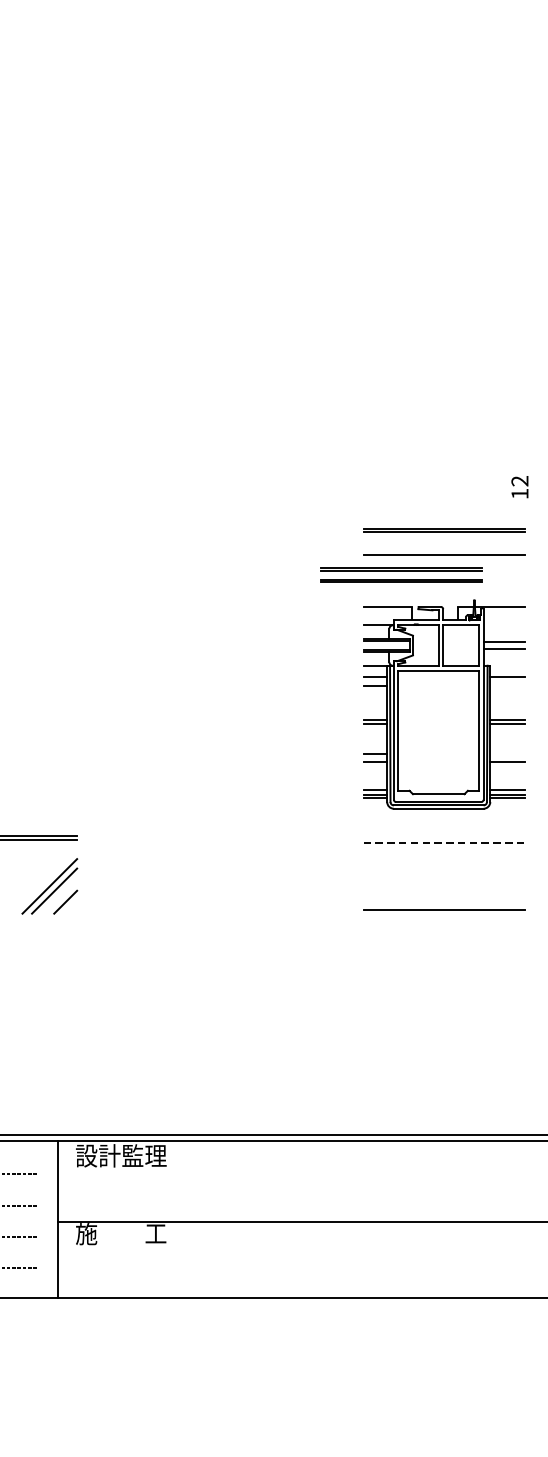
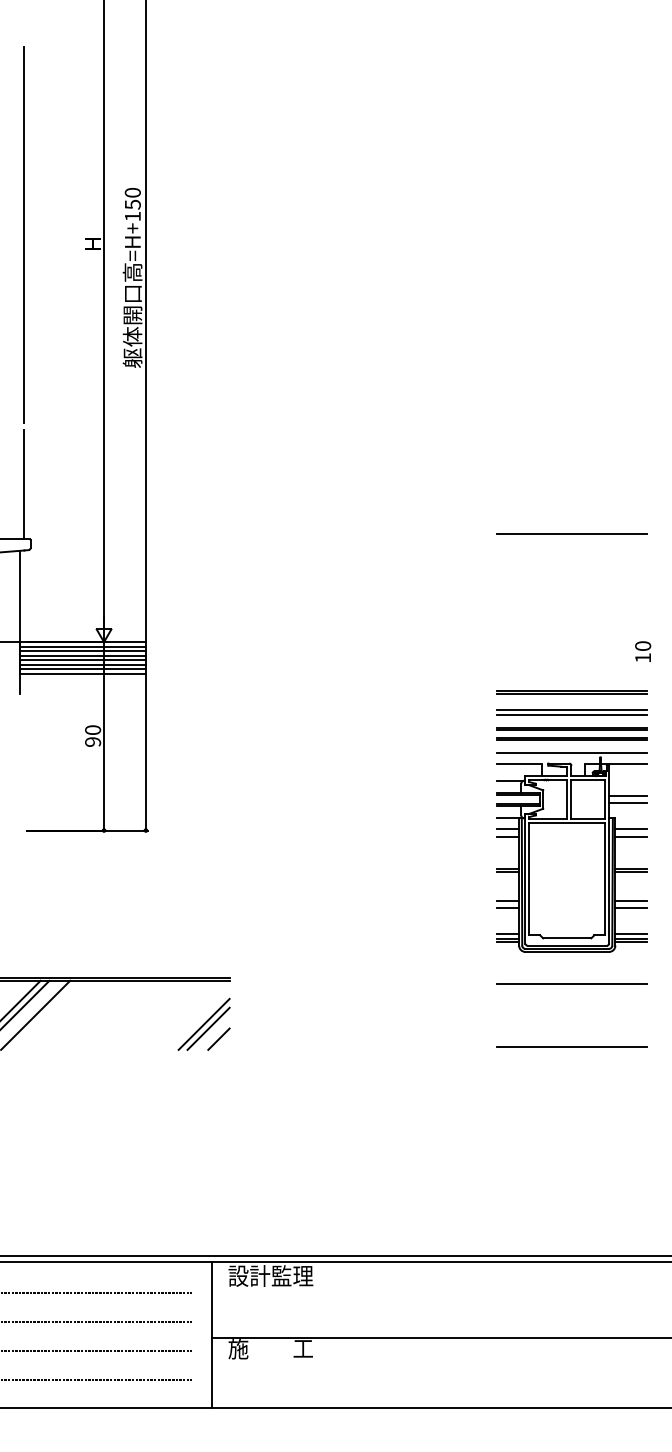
line: (443, 360) -> (571, 533), added
text: (520, 481) -> (643, 646), 12 -> 10
line: (444, 550) -> (572, 710), added
part: (400, 574) -> (571, 733), moved
line: (444, 595) -> (572, 752), added
line: (507, 686) -> (631, 837), added
line: (507, 754) -> (631, 901), added
line: (444, 842) -> (572, 983), dashed -> solid

